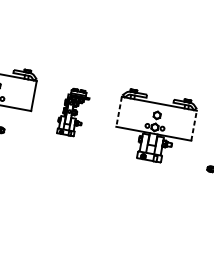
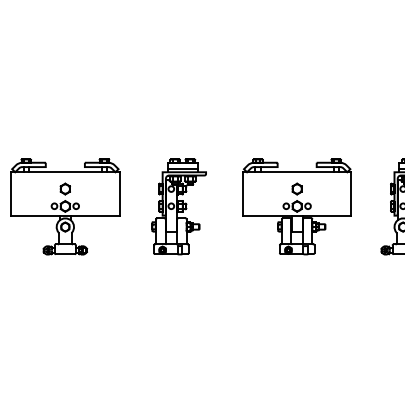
line: (118, 111) -> (242, 193), dashed -> solid
part: (73, 112) -> (178, 206), size x1.43
line: (194, 125) -> (351, 193), dashed -> solid

